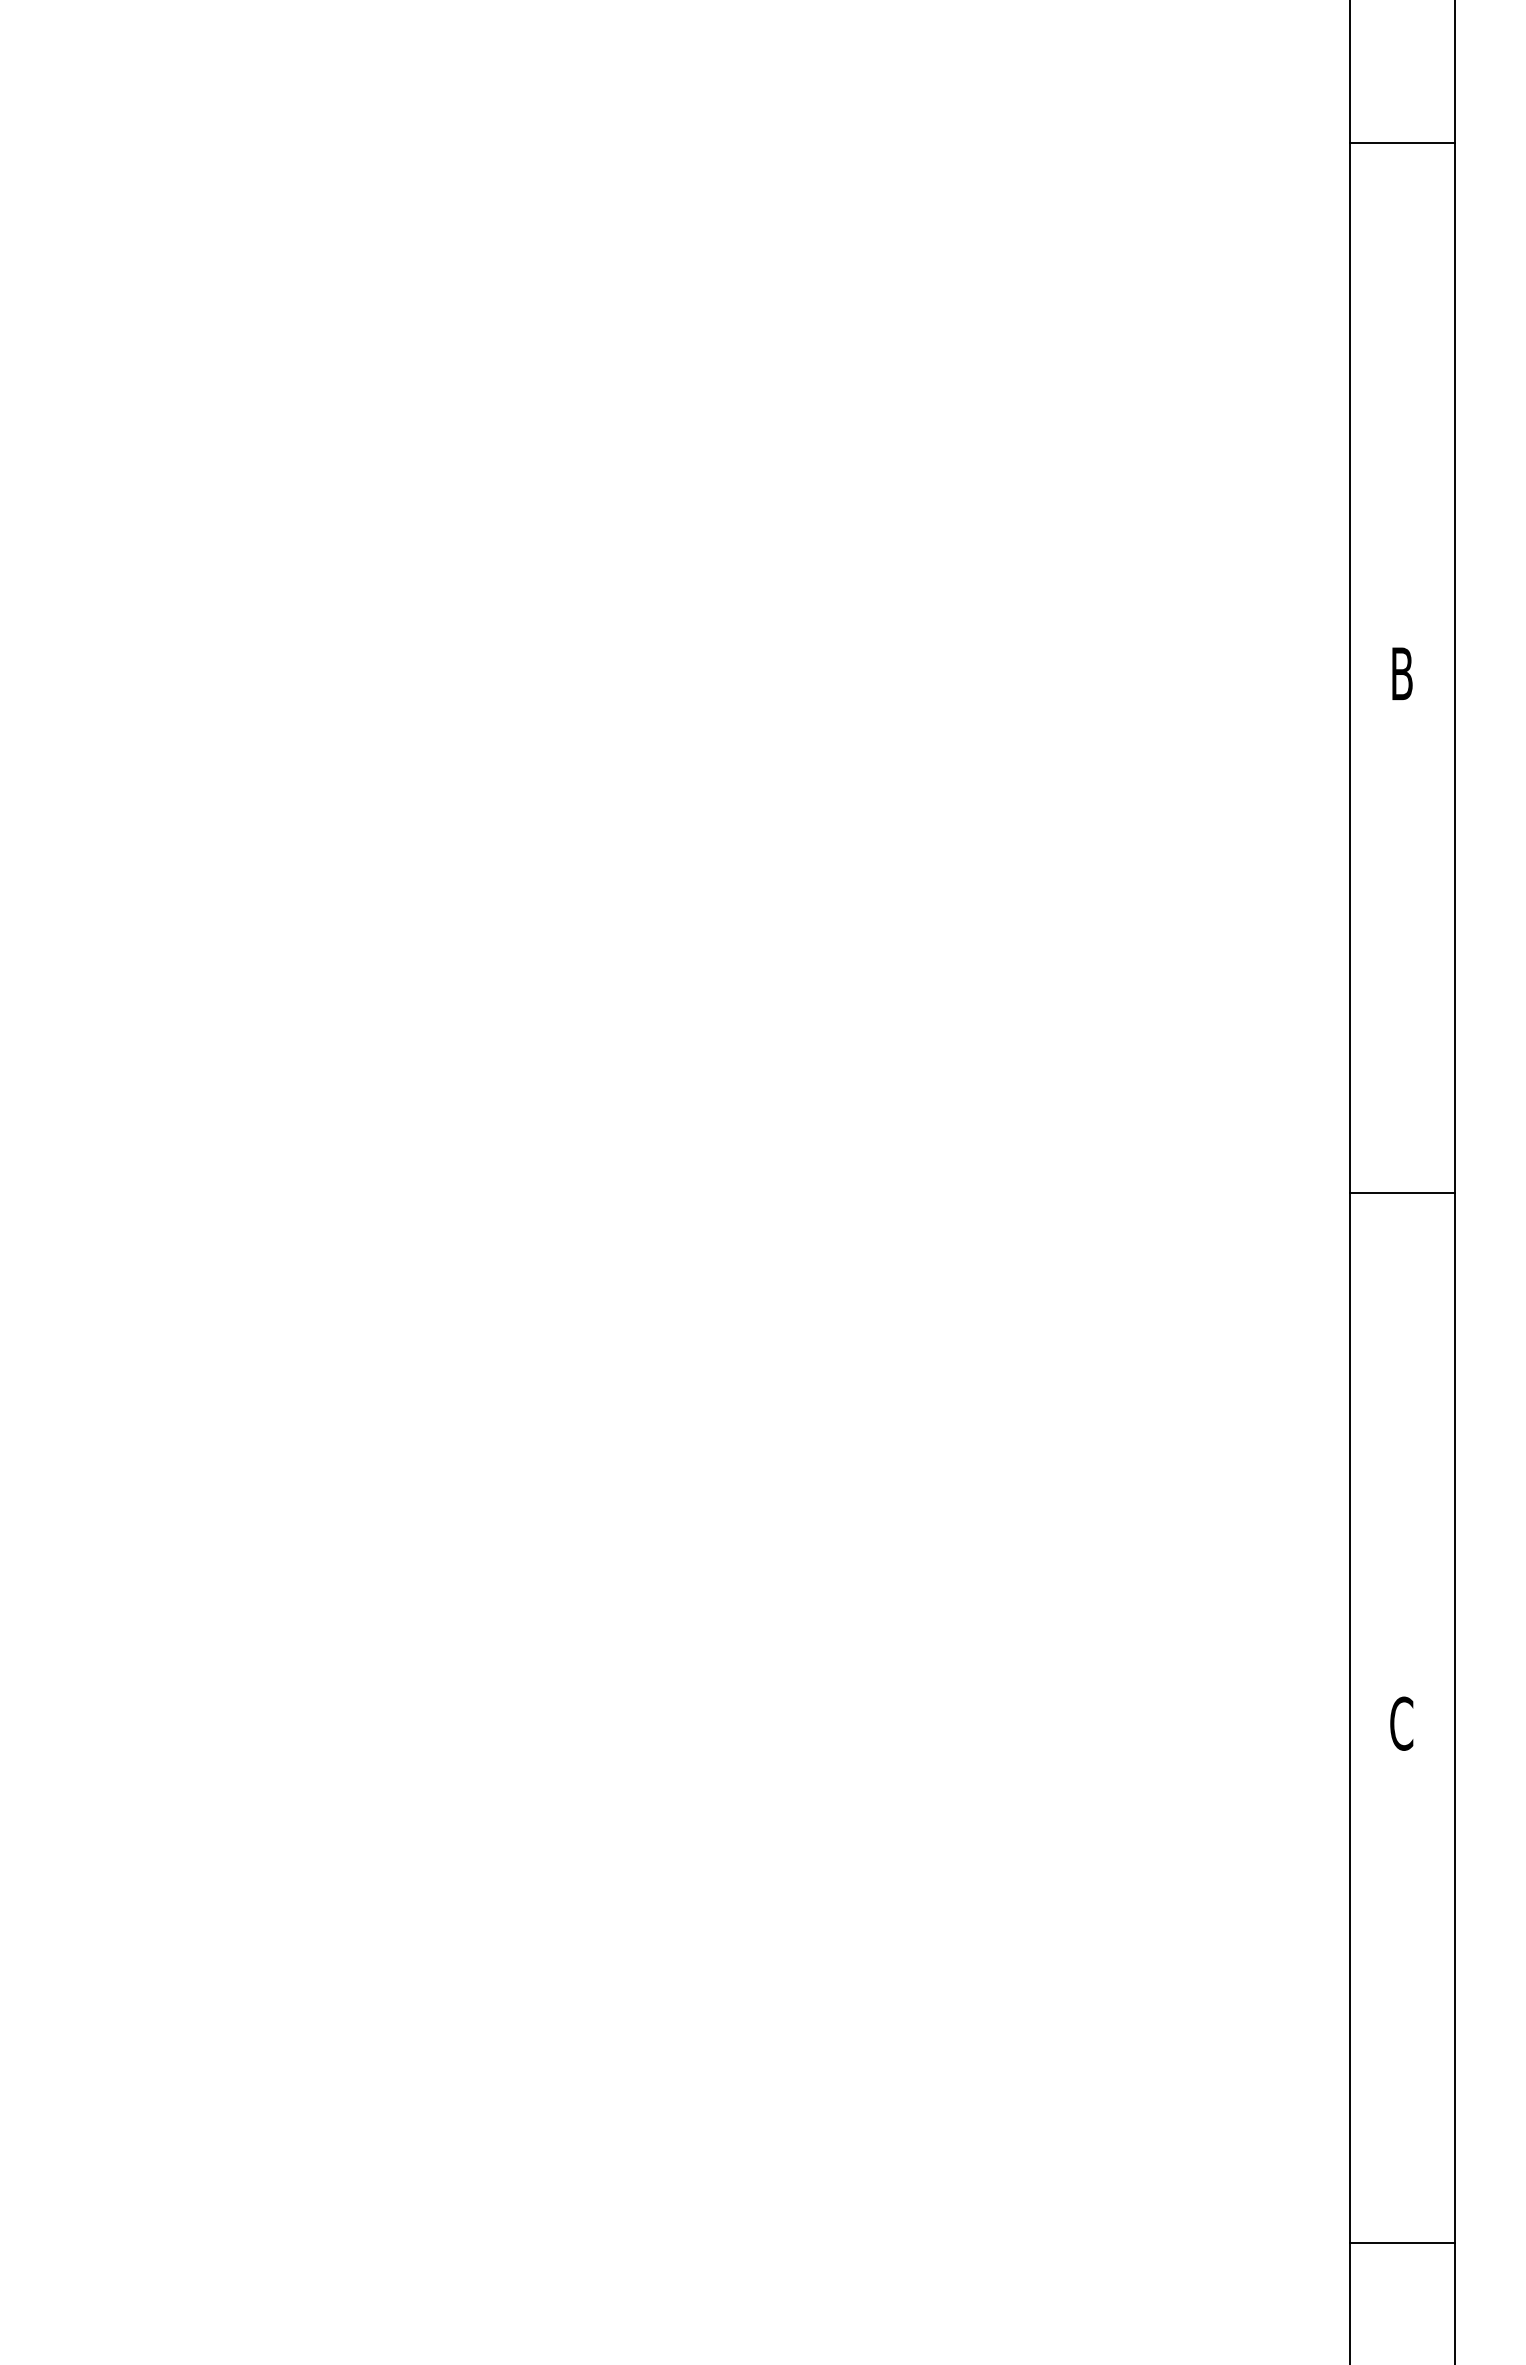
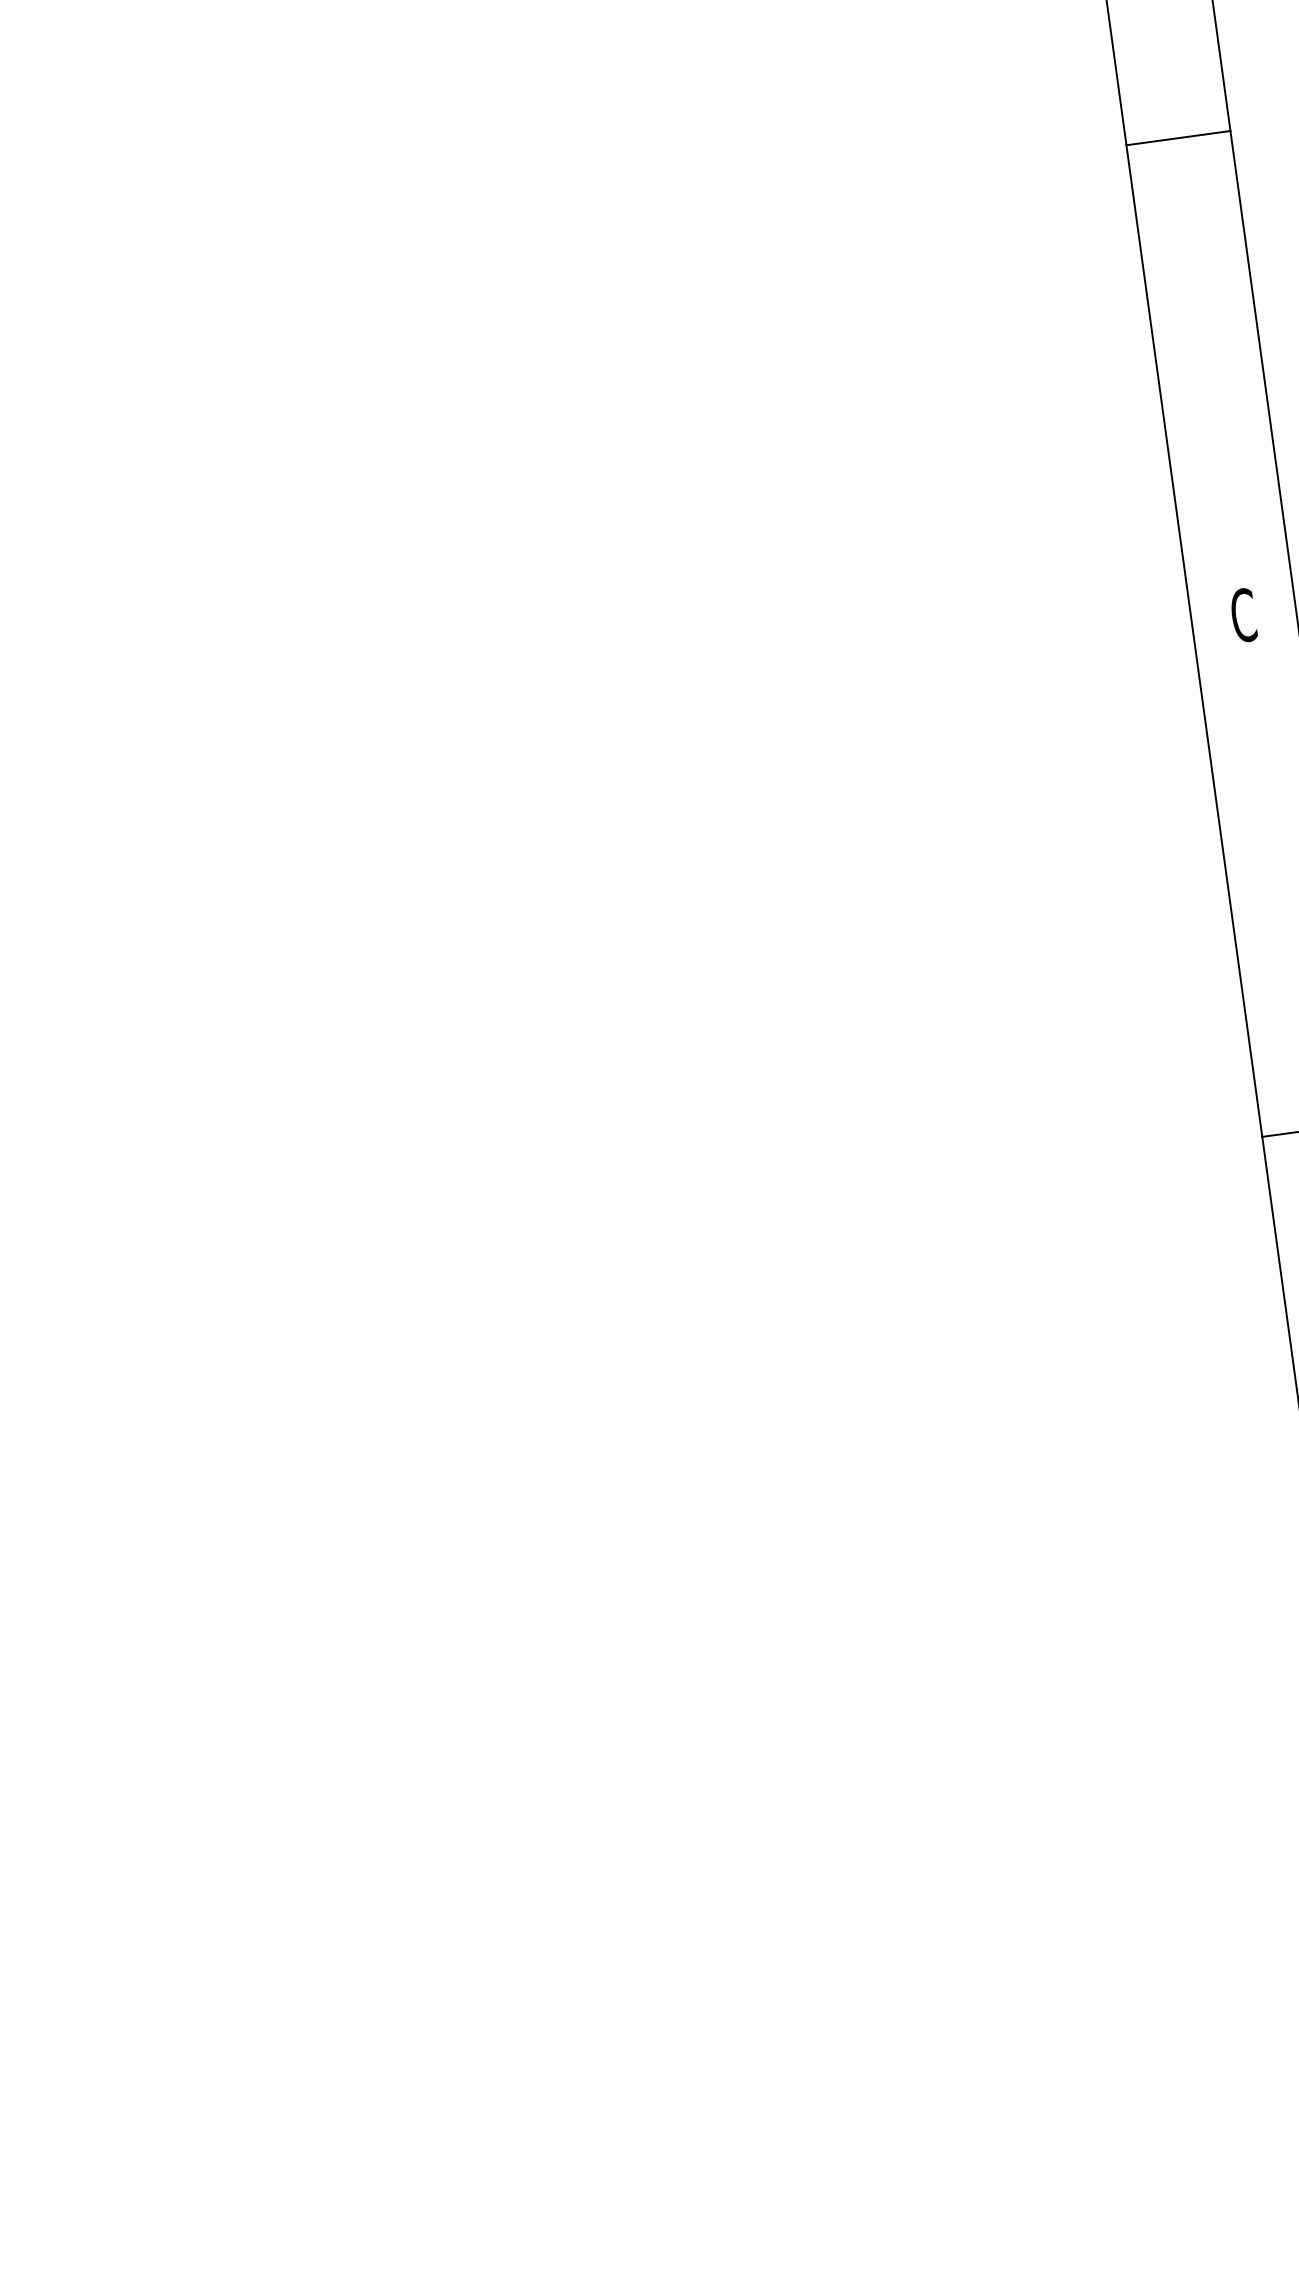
line: (1401, 143) -> (1177, 138), moved
text: (1401, 673) -> (1242, 615), B -> C

